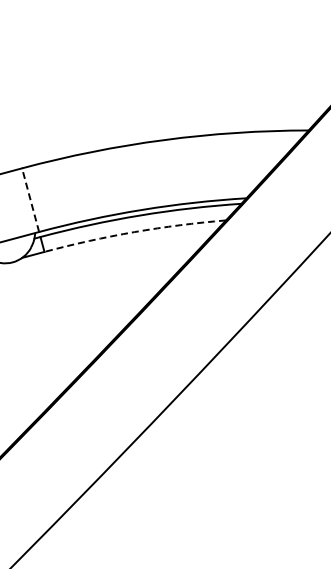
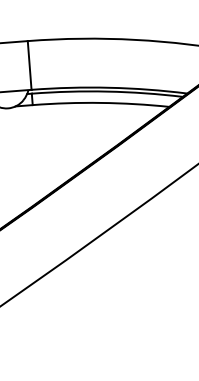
line: (30, 200) -> (29, 65), dashed -> solid
arc: (134, 232) -> (101, 103), dashed -> solid

